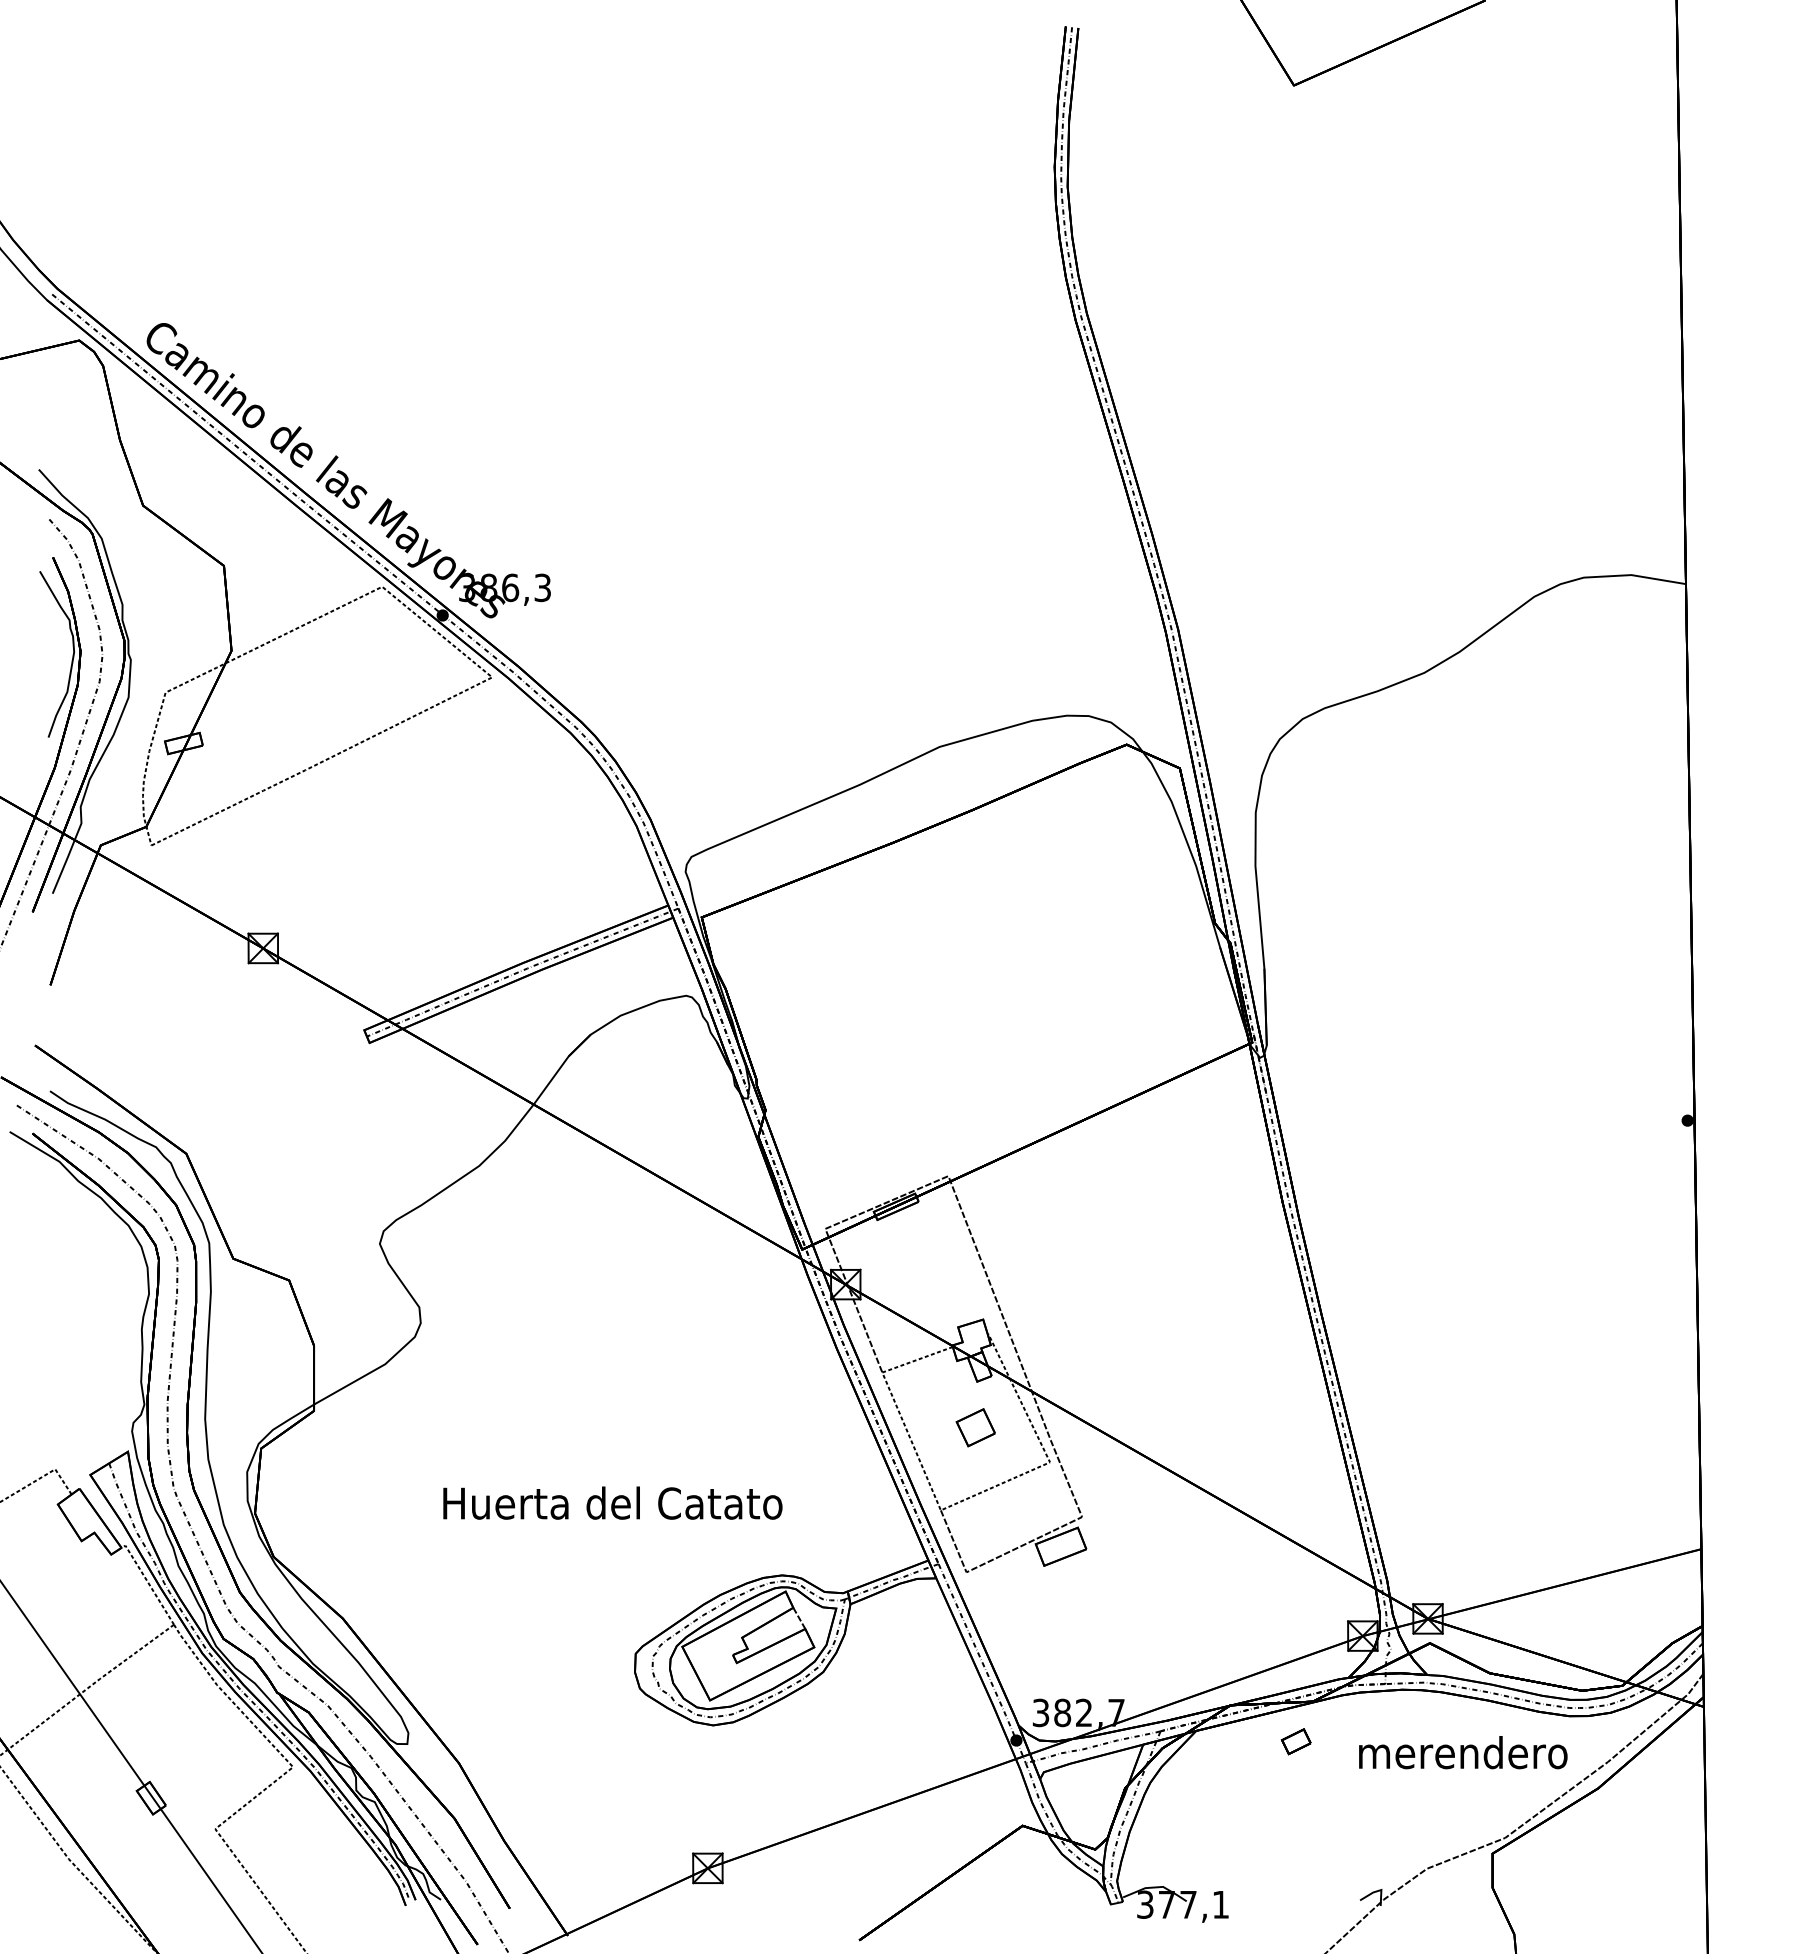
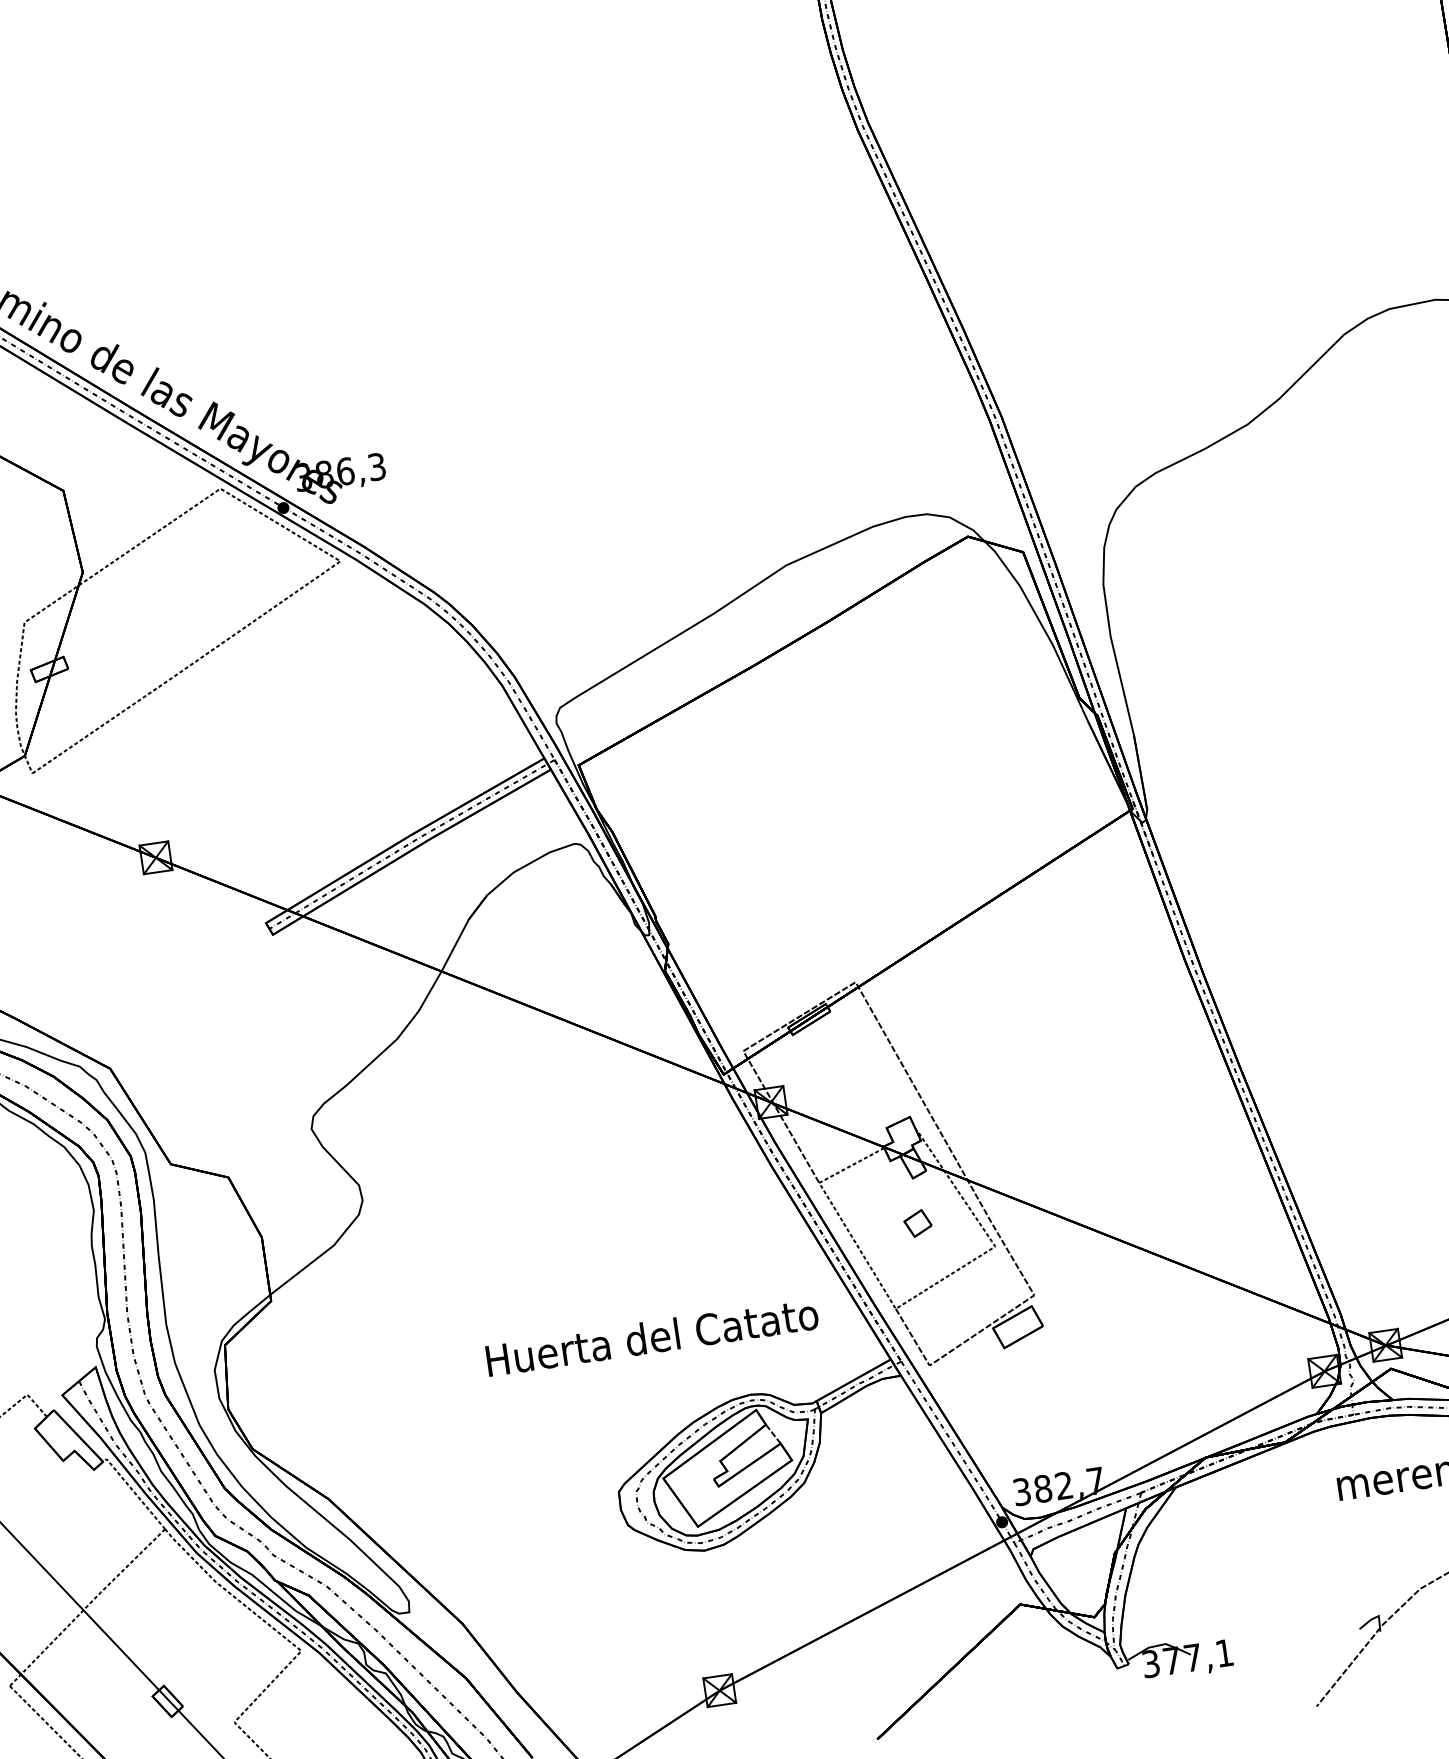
part: (975, 1427) -> (917, 1223), size x0.7
text: (612, 1502) -> (651, 1336), moved
part: (1295, 1741) -> (1274, 1483), removed

